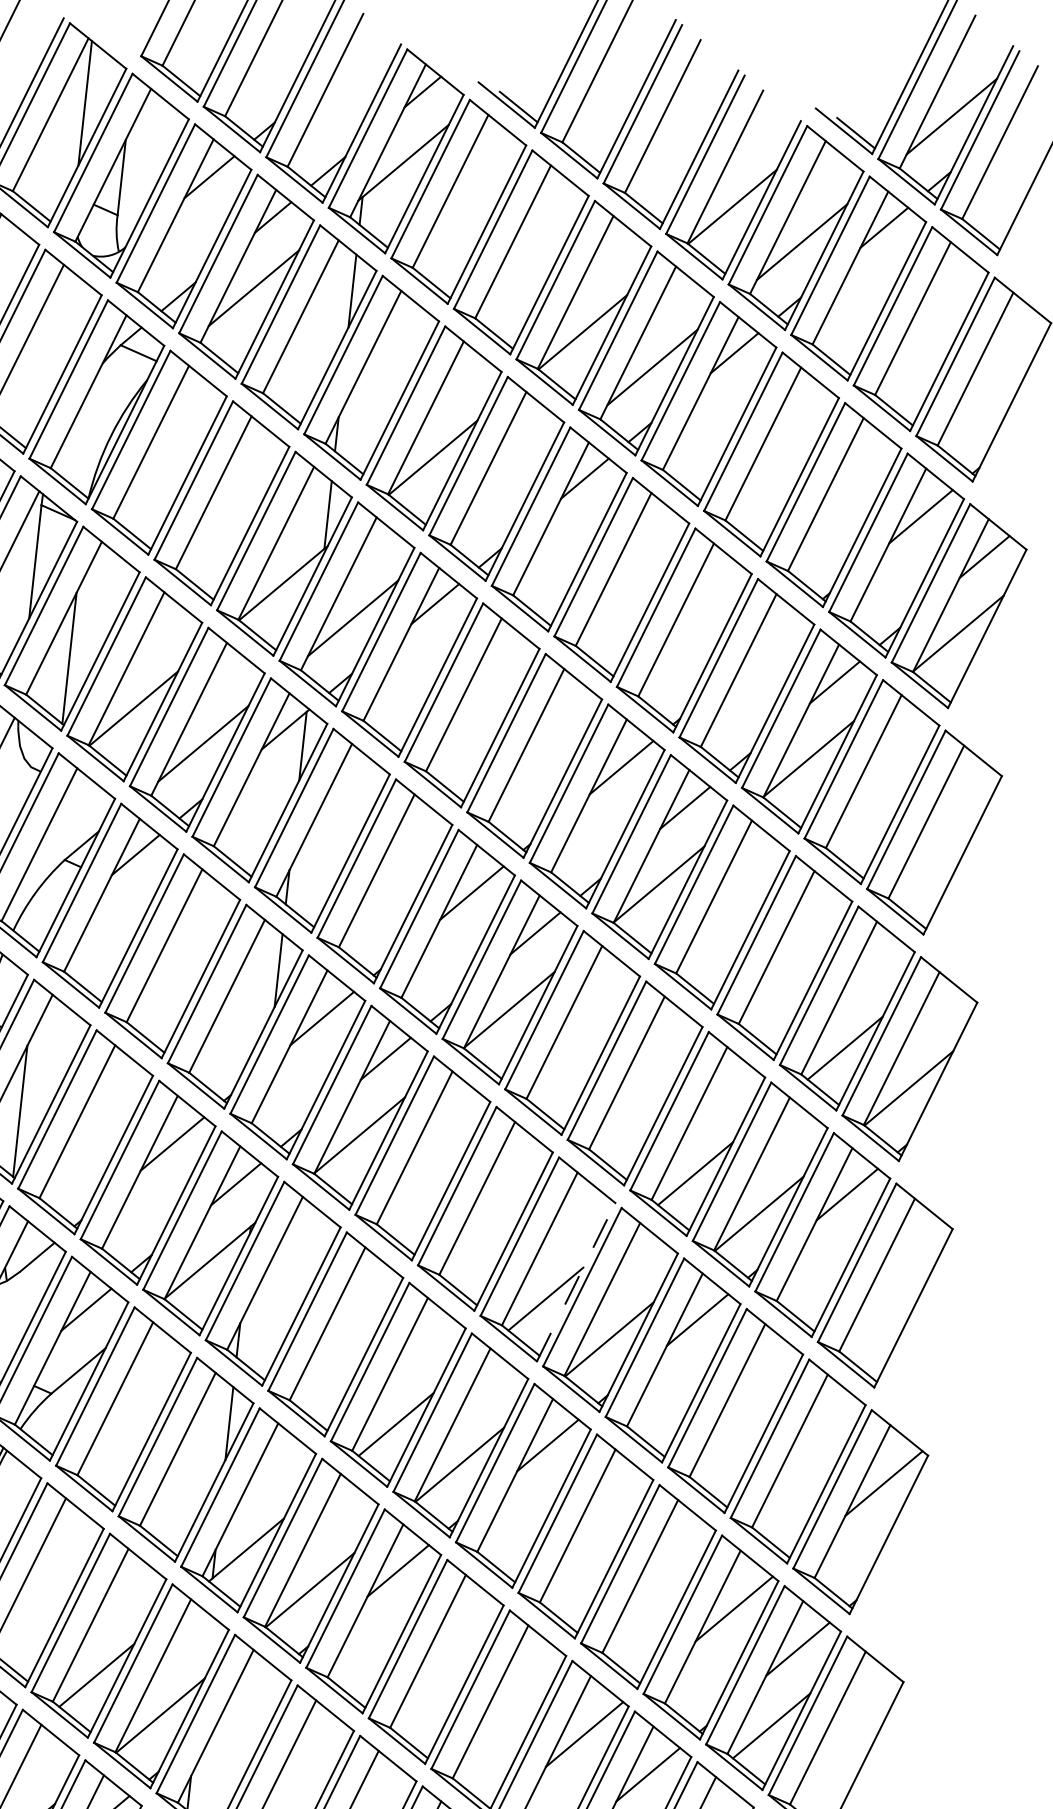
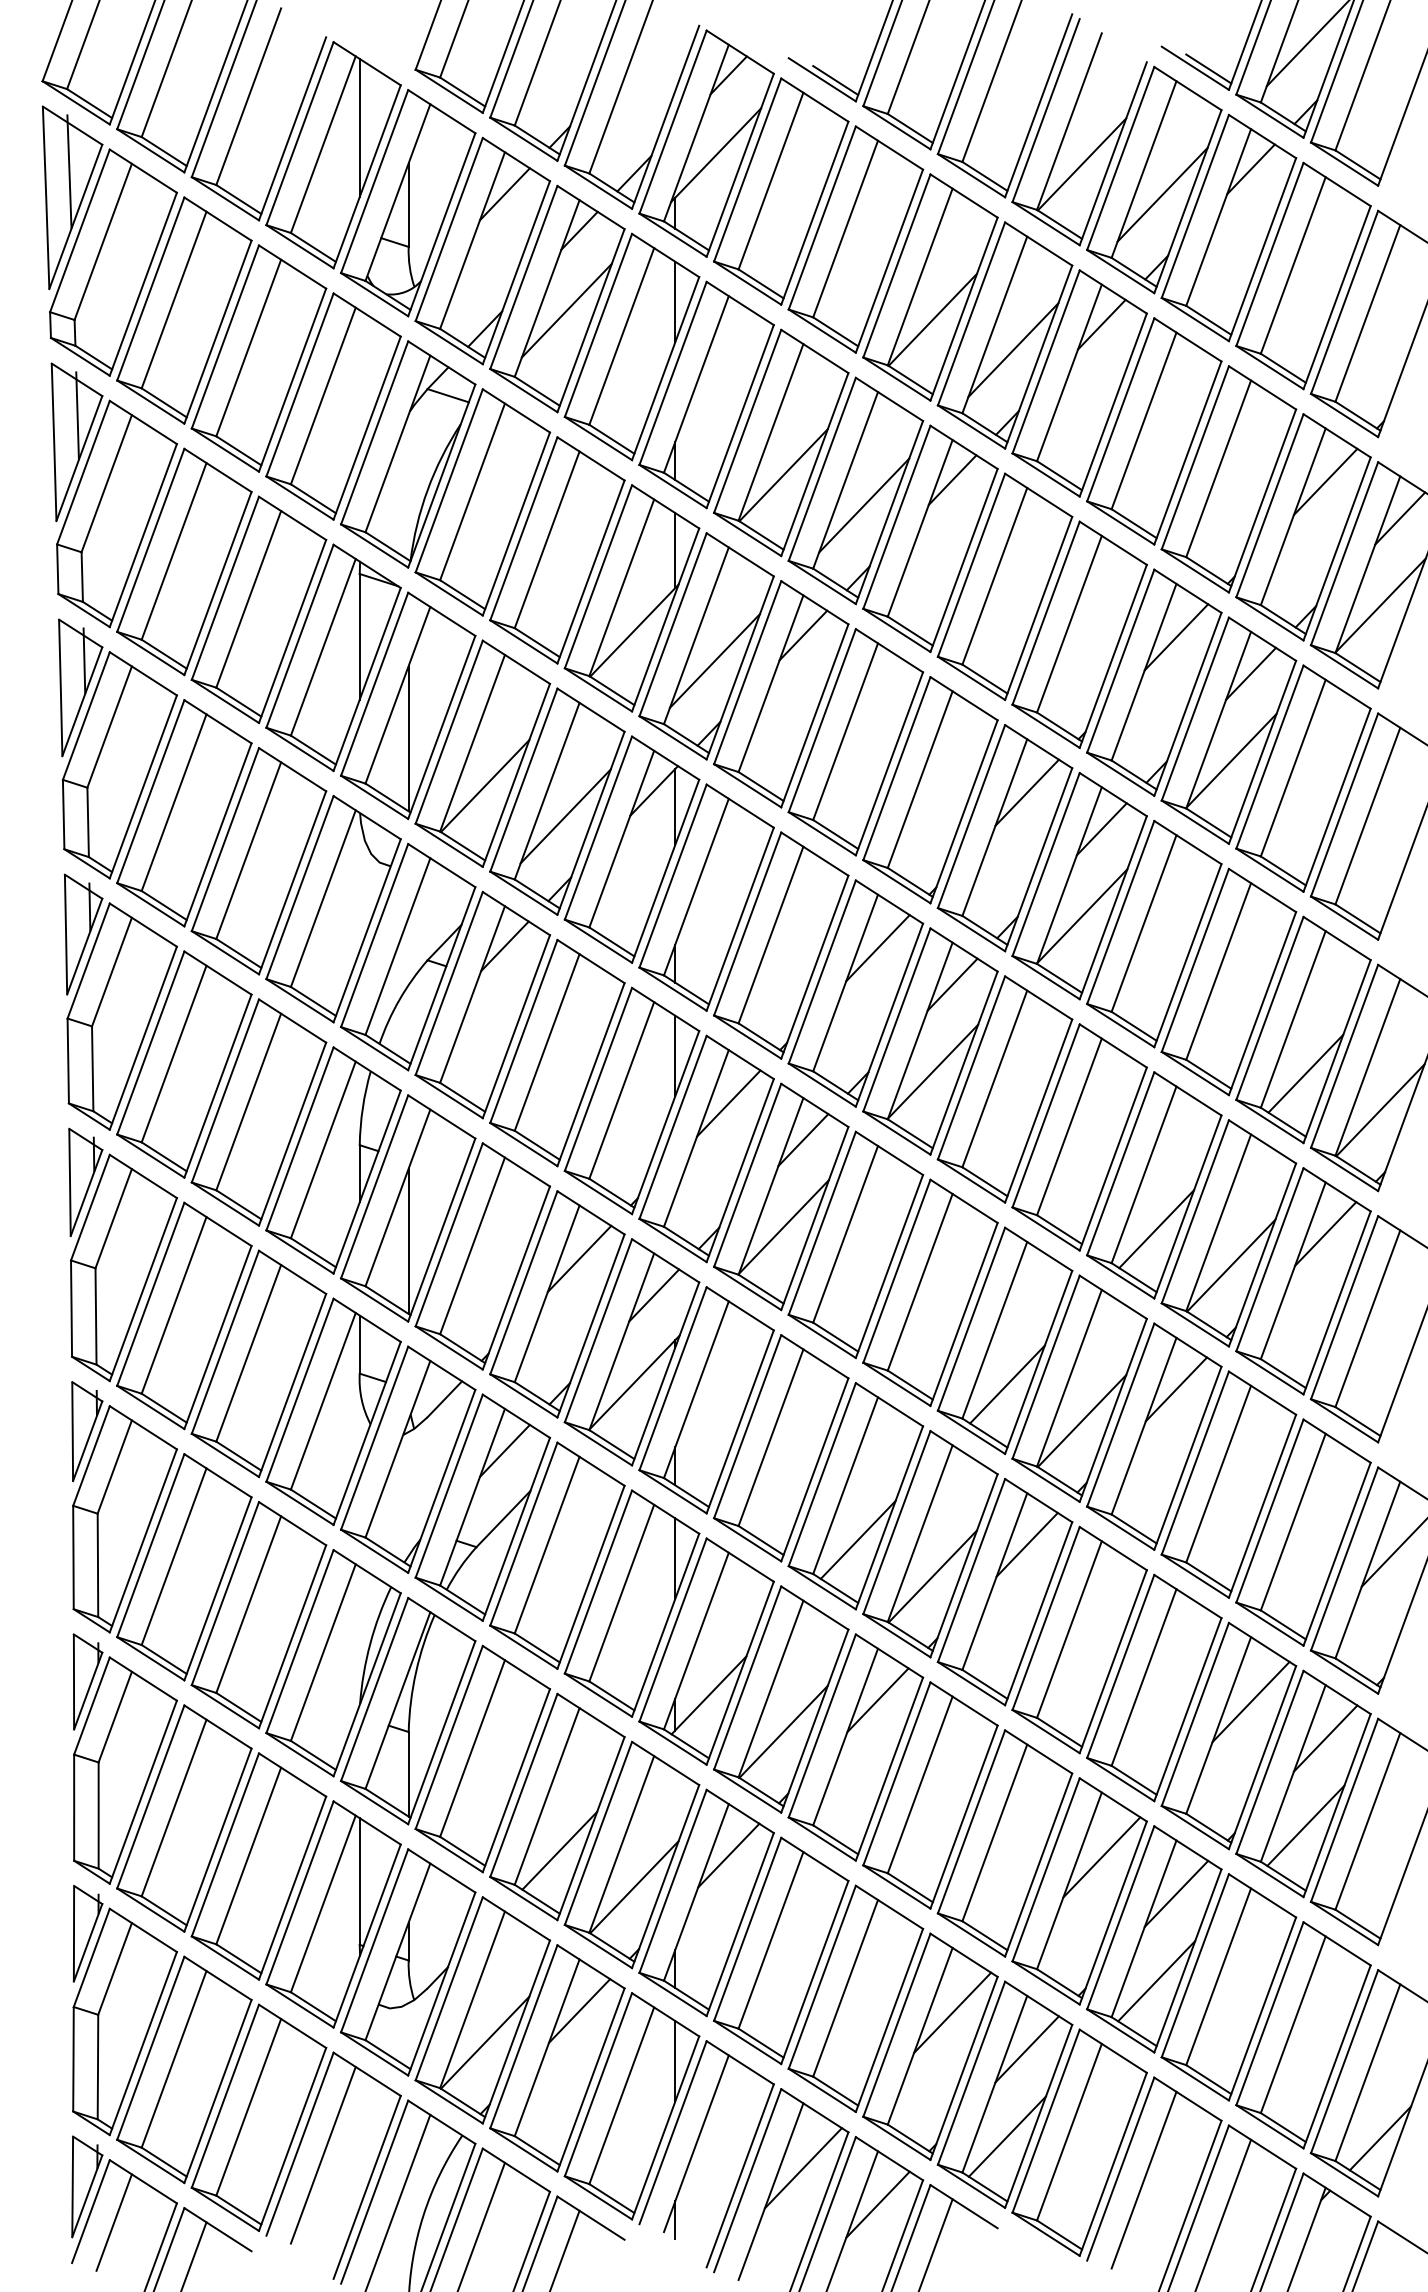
line: (503, 492) -> (864, 505), added
line: (771, 642) -> (1176, 637), added
line: (576, 1281) -> (1038, 1361), dashed -> solid
line: (248, 1696) -> (728, 1855), added

